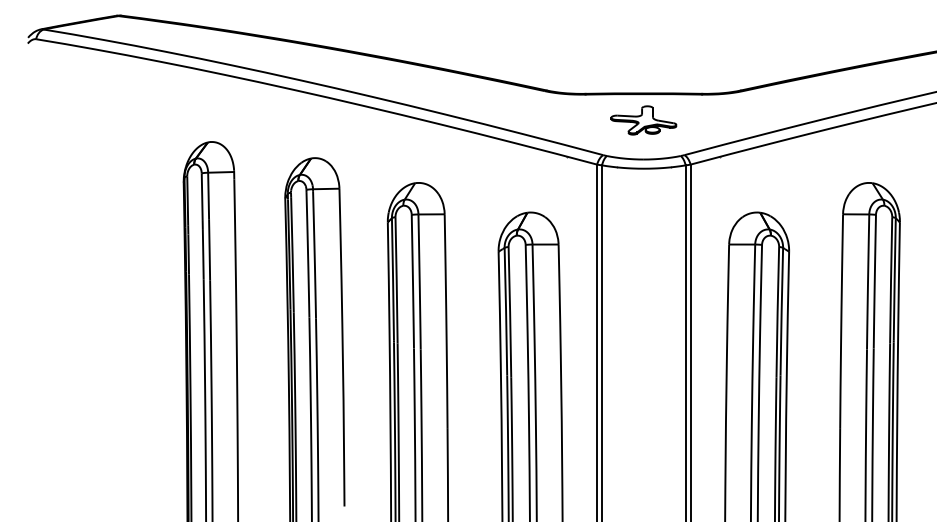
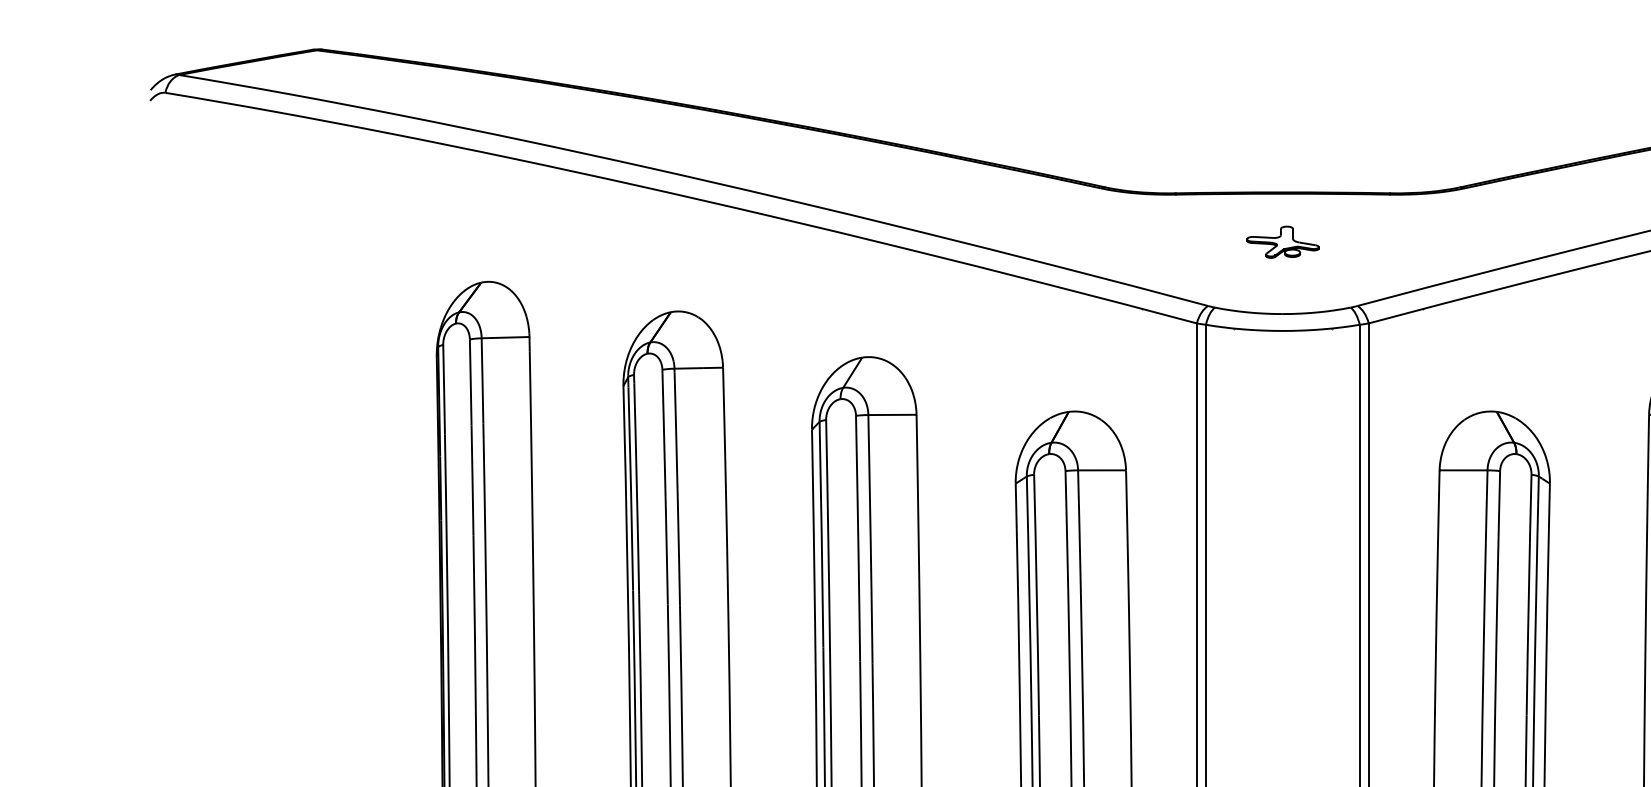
part: (643, 120) -> (1282, 242), size x0.6

